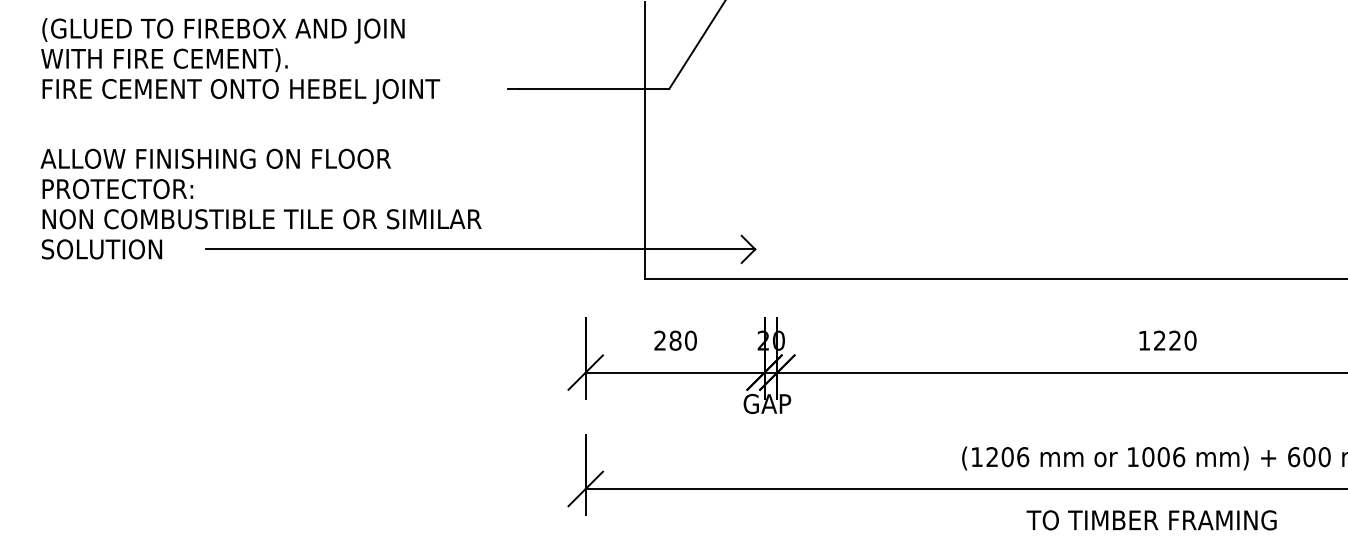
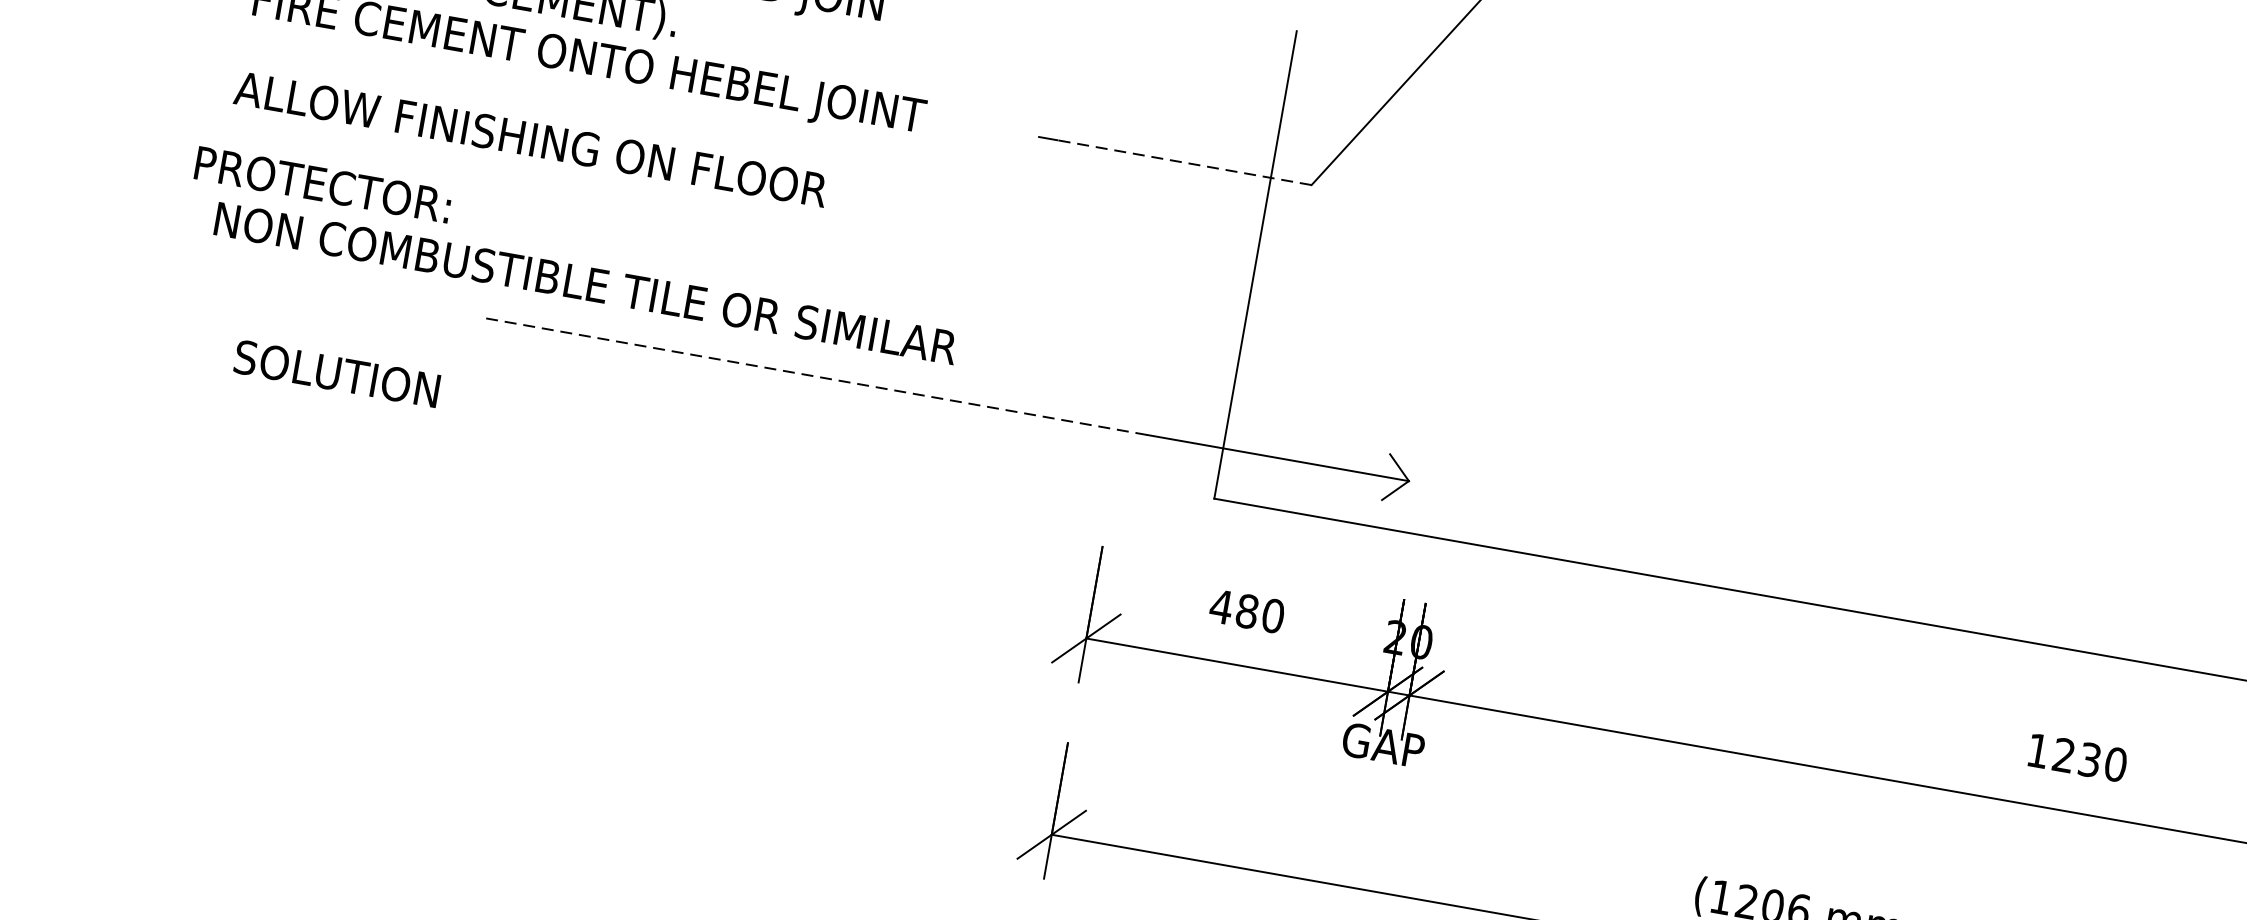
line: (593, 89) -> (1183, 163), solid -> dashed
text: (215, 158) -> (530, 138), moved
text: (117, 189) -> (322, 185), moved
text: (102, 249) -> (337, 374), moved
line: (402, 249) -> (813, 376), solid -> dashed
text: (659, 340) -> (1220, 606), 280 -> 480
text: (1174, 340) -> (2088, 759), 1220 -> 1230

